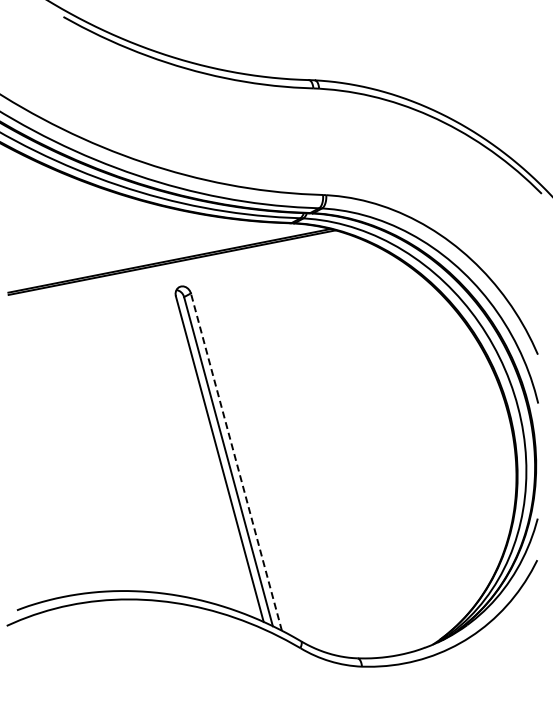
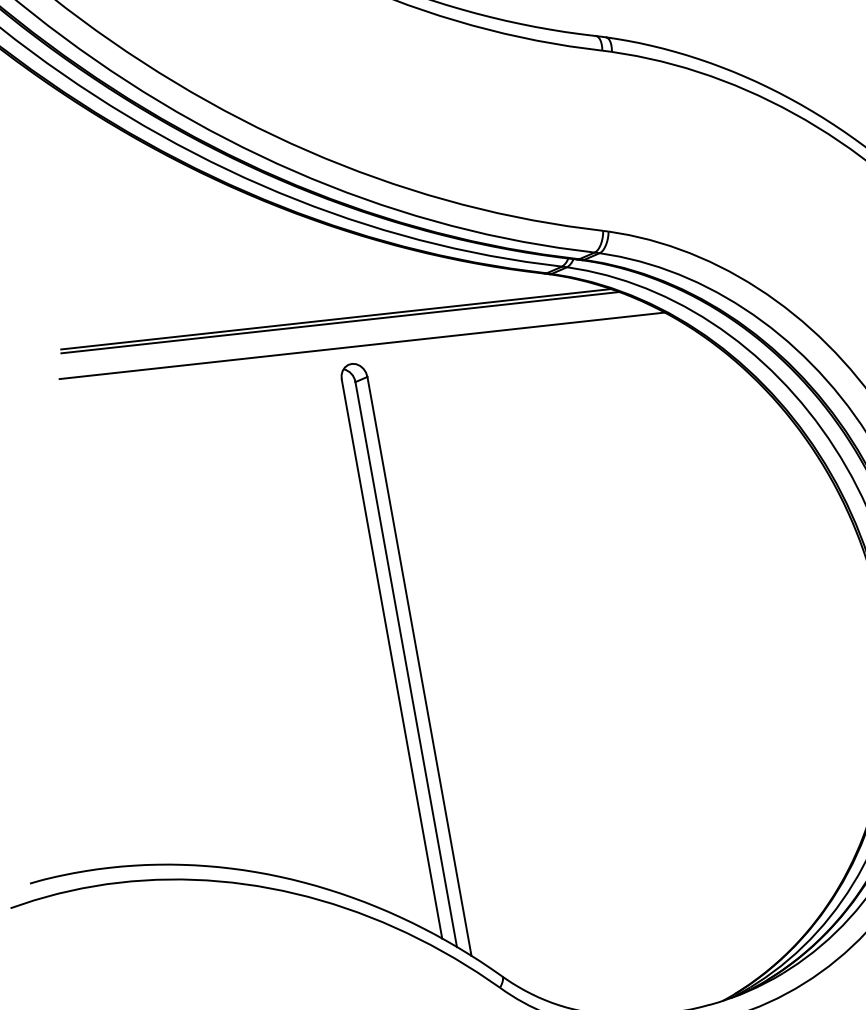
line: (185, 275) -> (360, 346), added
line: (236, 462) -> (419, 667), dashed -> solid

